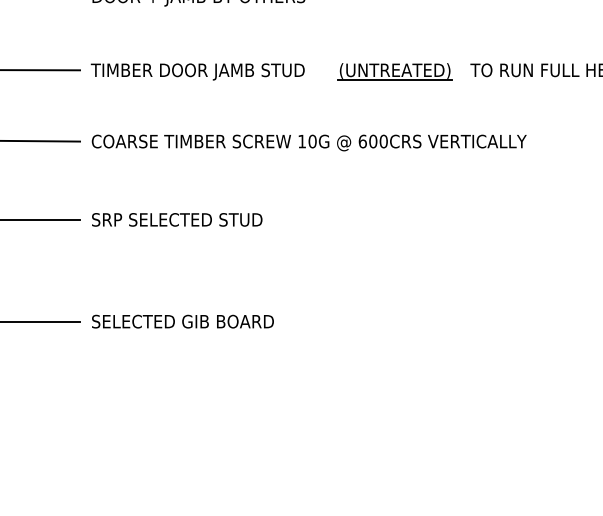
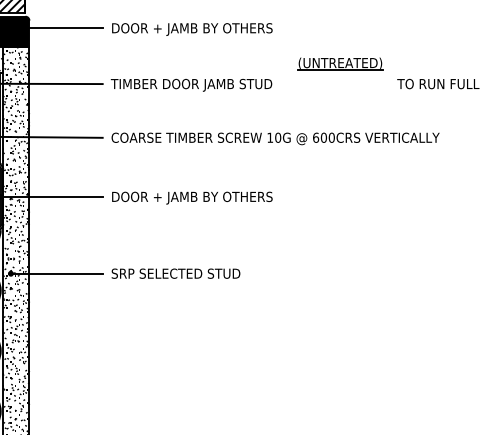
part: (395, 70) -> (340, 63), moved
text: (197, 220) -> (191, 197), SRP SELECTED STUD -> DOOR + JAMB BY OTHERS
text: (188, 321) -> (184, 273), SELECTED GIB BOARD -> SRP SELECTED STUD

